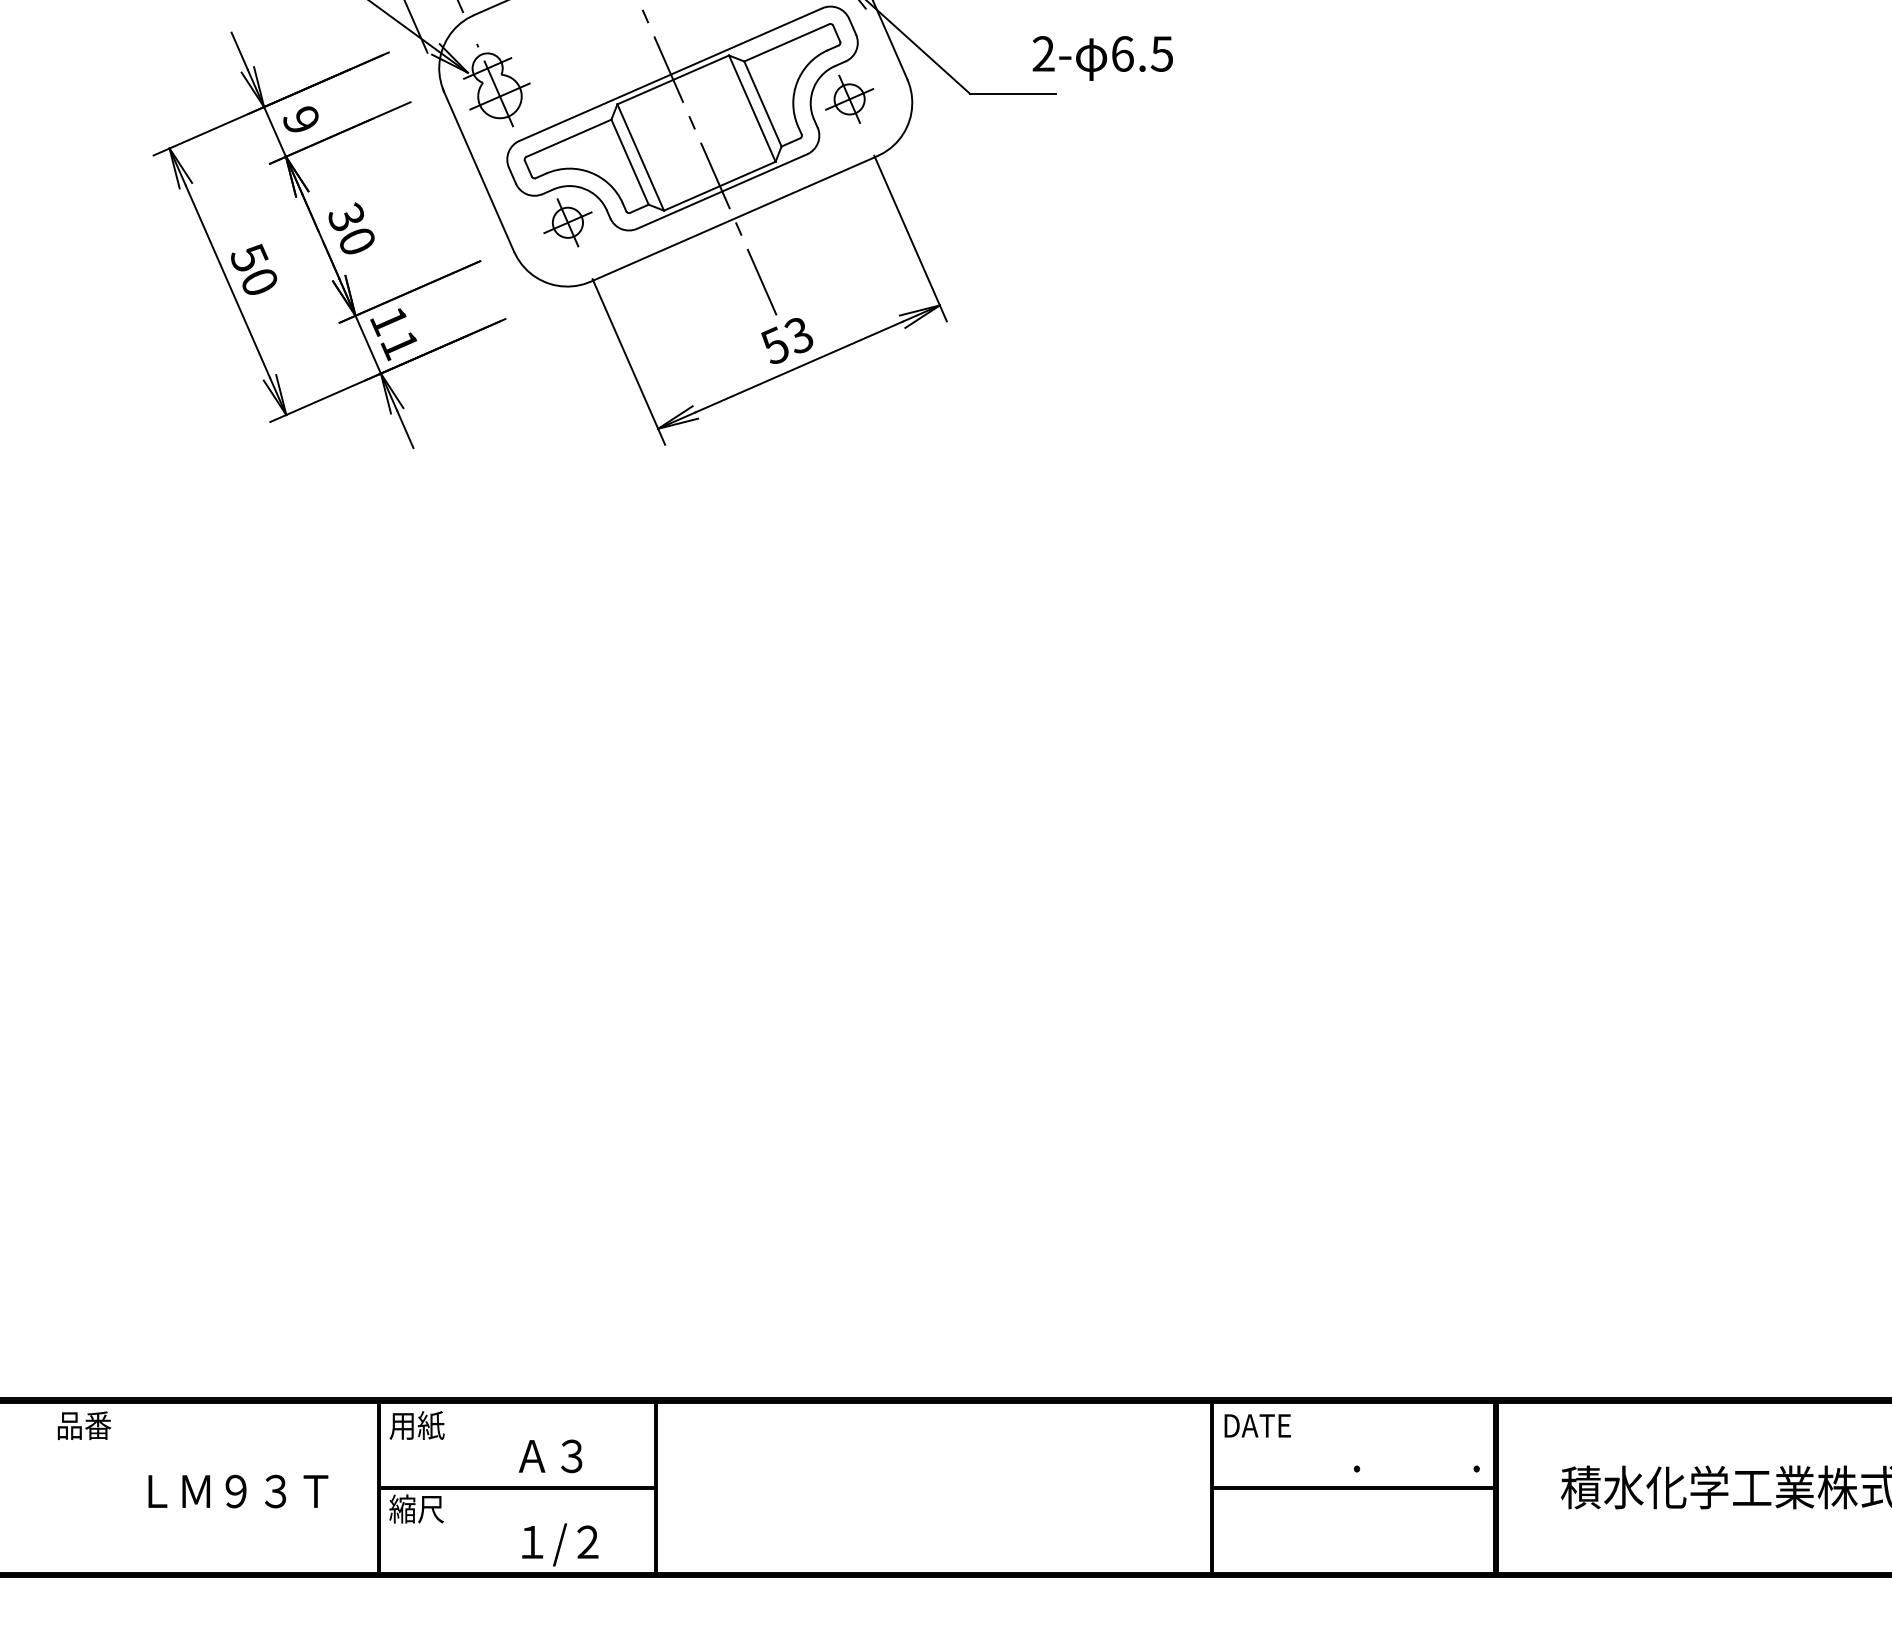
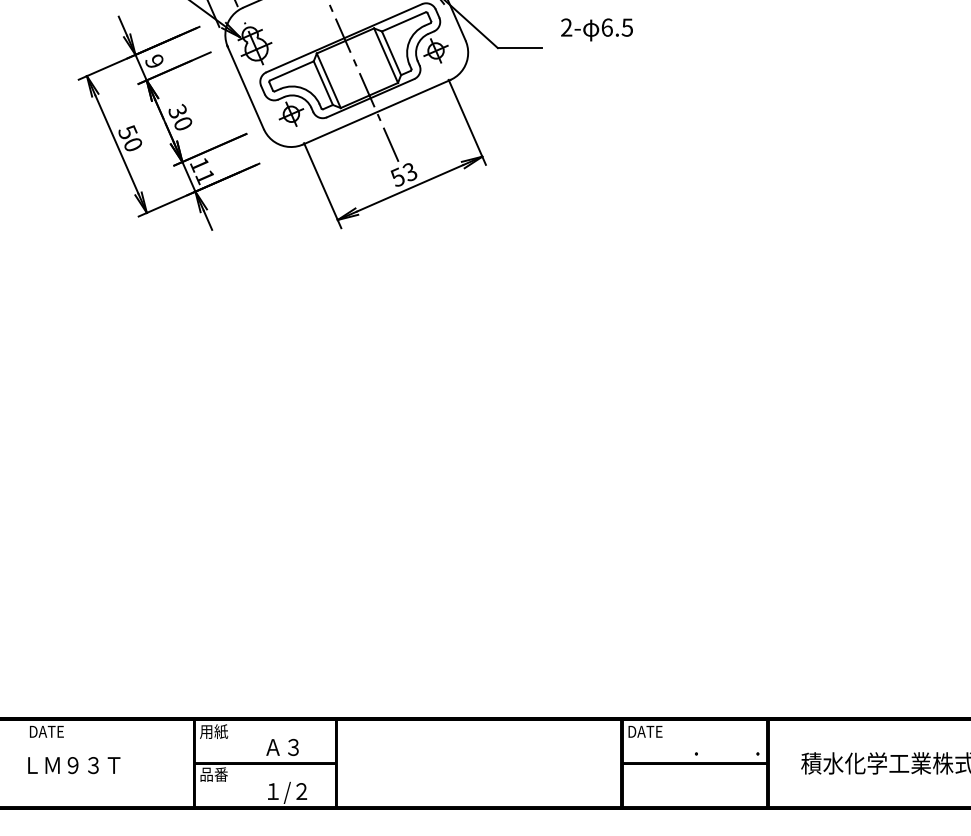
text: (1101, 57) -> (596, 29), moved
text: (90, 1425) -> (46, 731), 品番 -> DATE
text: (238, 1491) -> (74, 765), moved
text: (416, 1509) -> (213, 774), 縮尺 -> 品番

